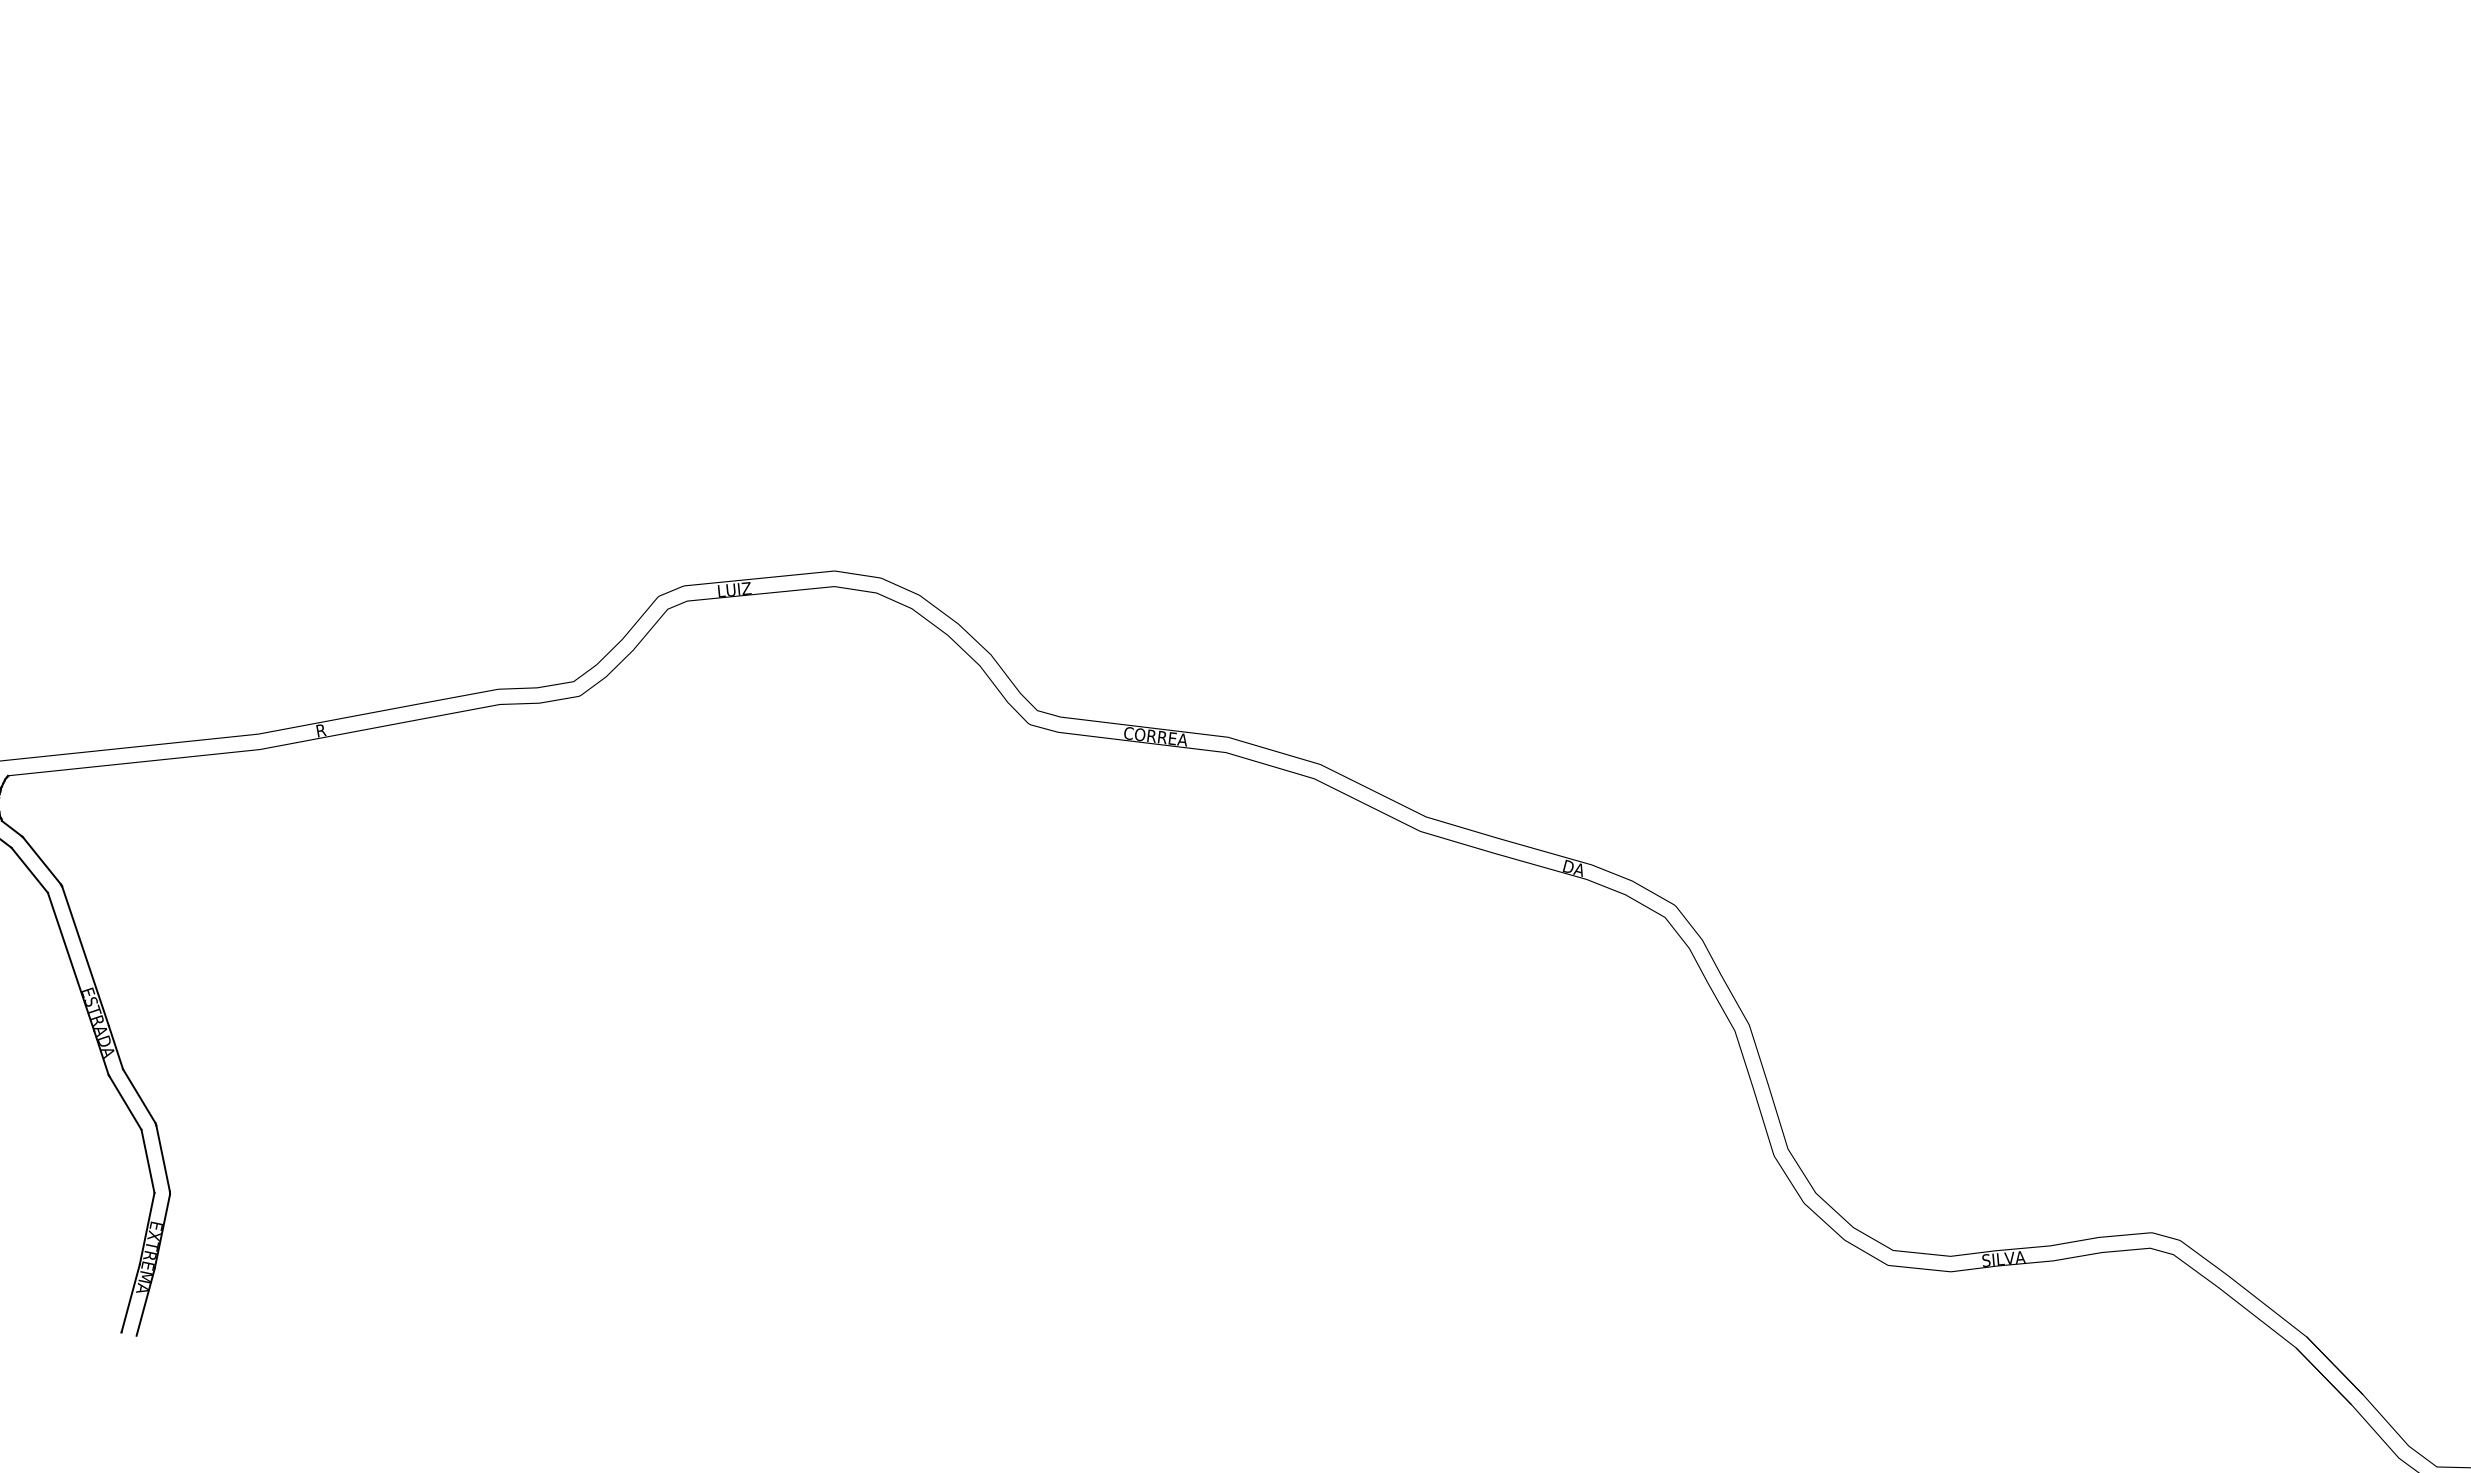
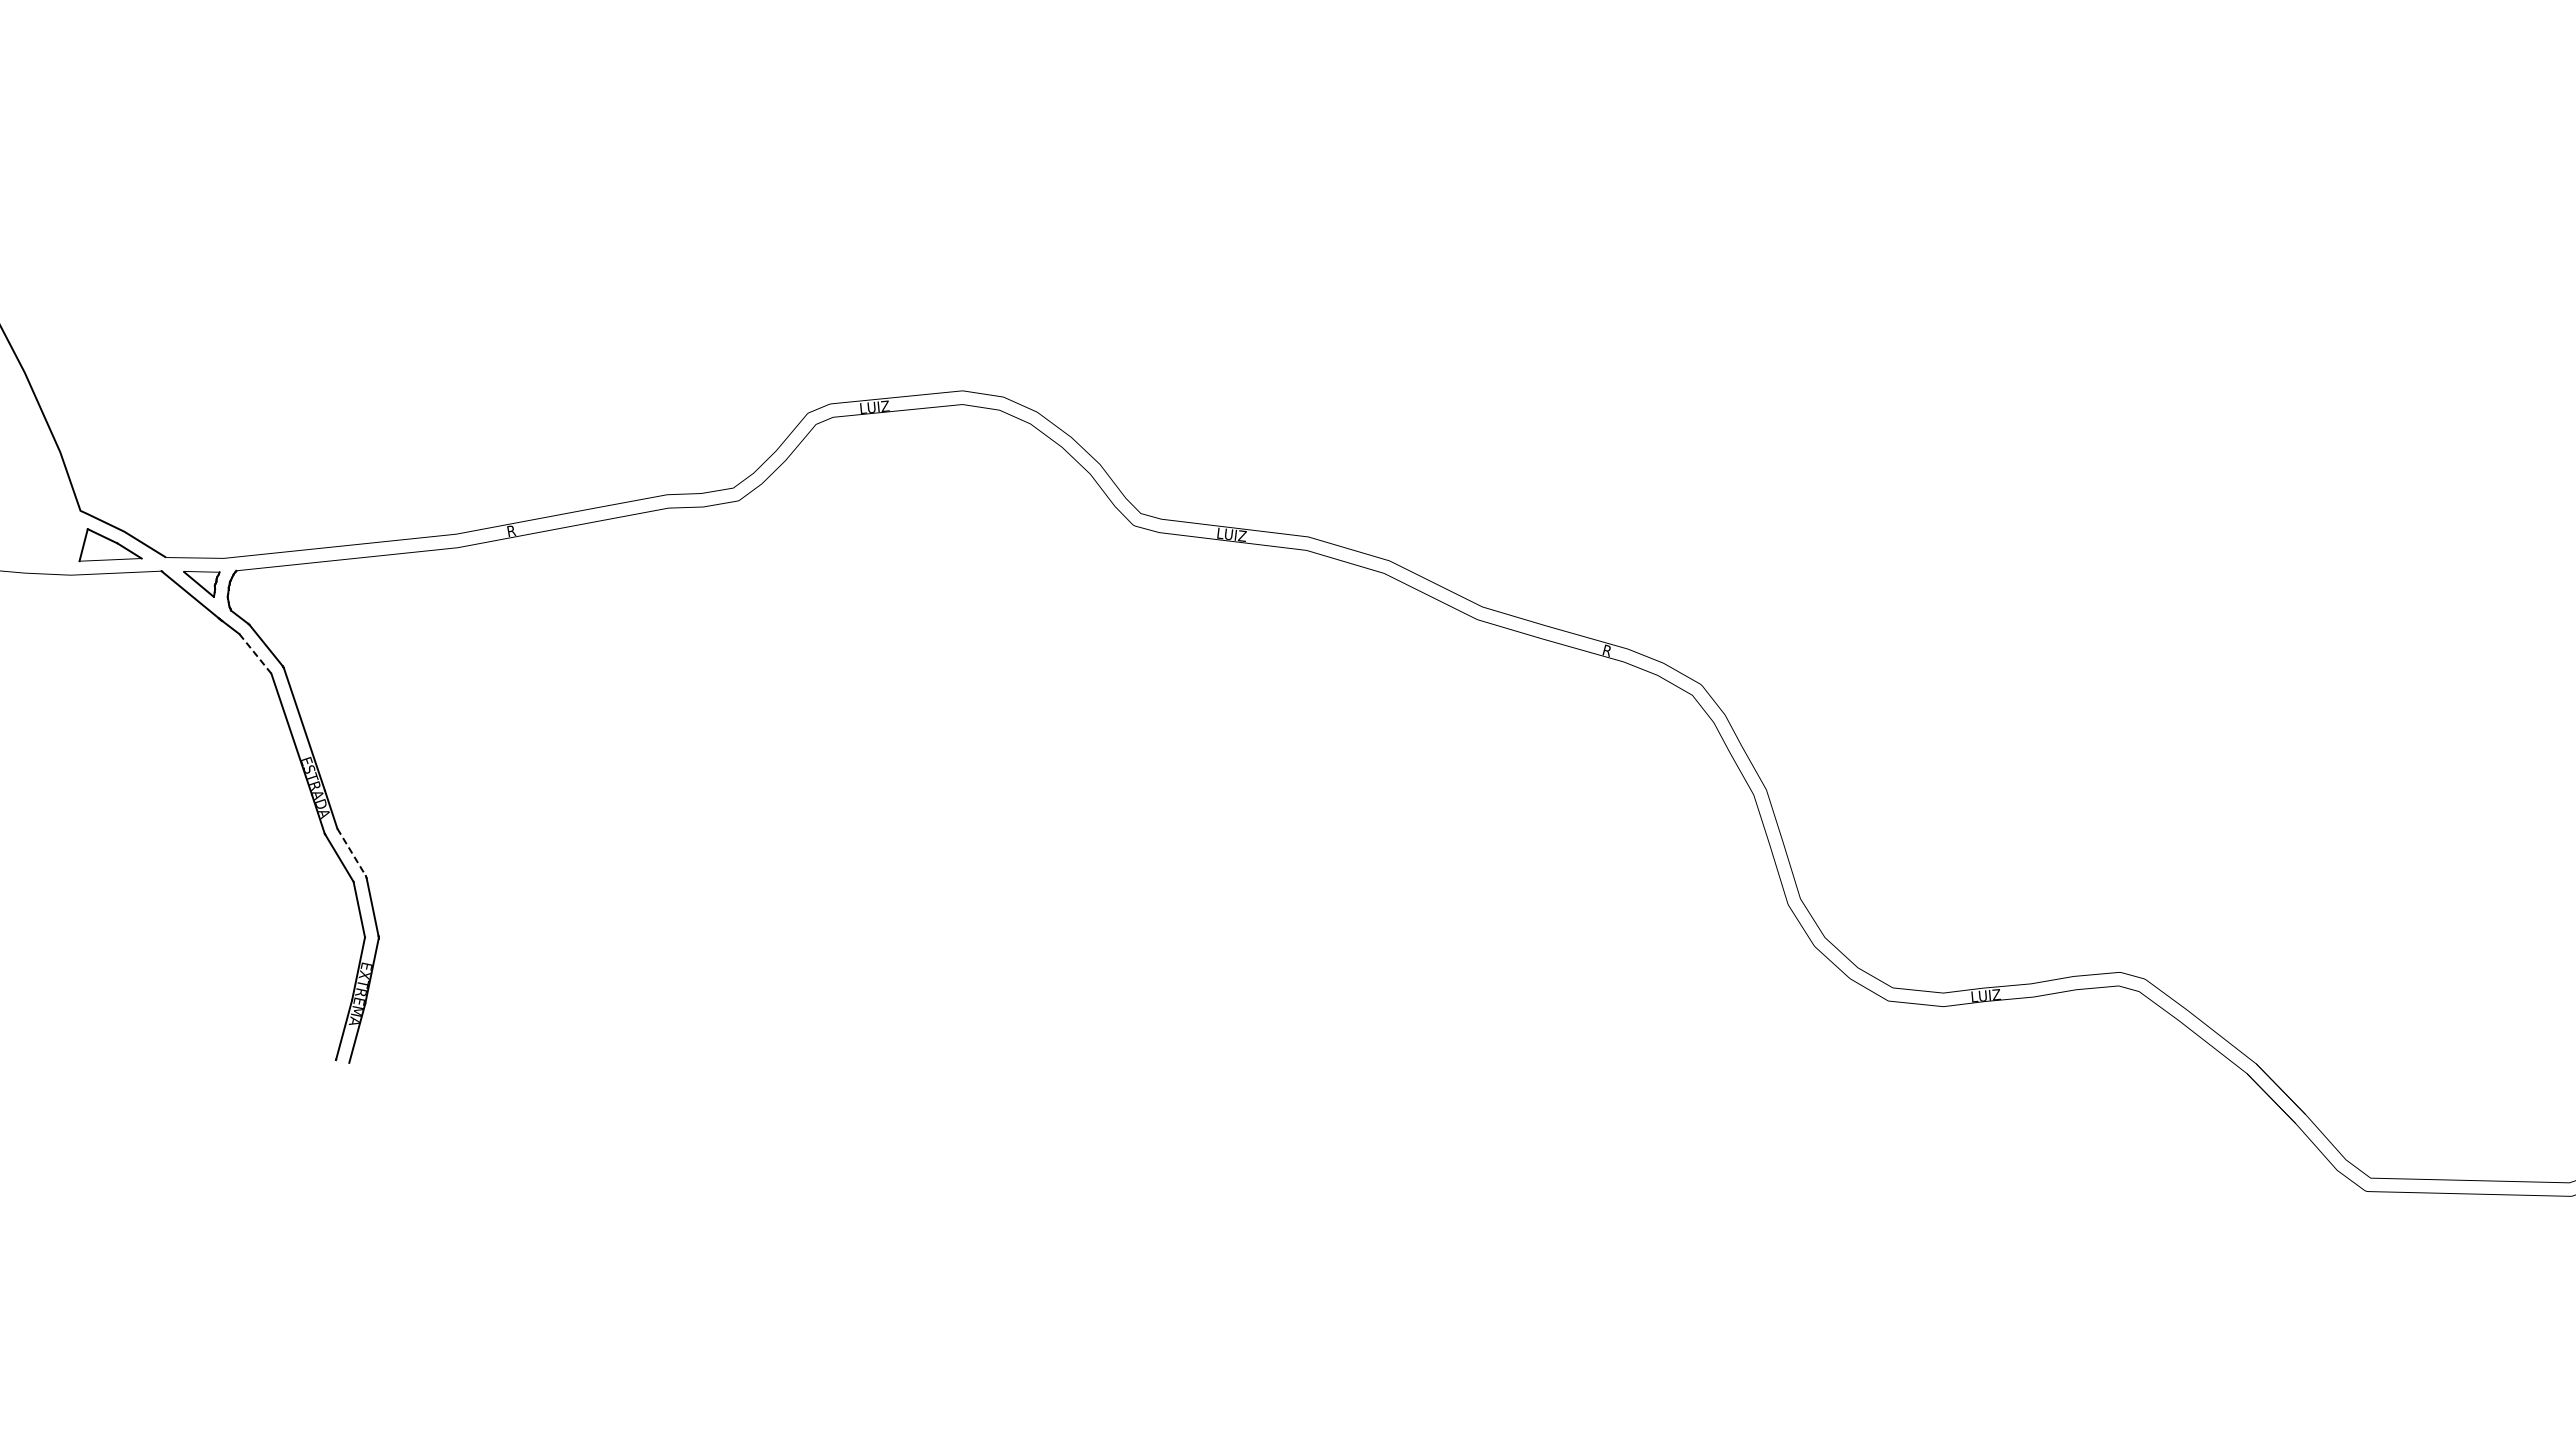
text: (1155, 736) -> (1244, 536), CORREA -> LUIZ
text: (1574, 868) -> (1612, 652), DA -> R
line: (29, 871) -> (255, 654), solid -> dashed
line: (139, 1096) -> (351, 852), solid -> dashed
text: (2004, 1257) -> (1990, 994), SILVA -> LUIZ

